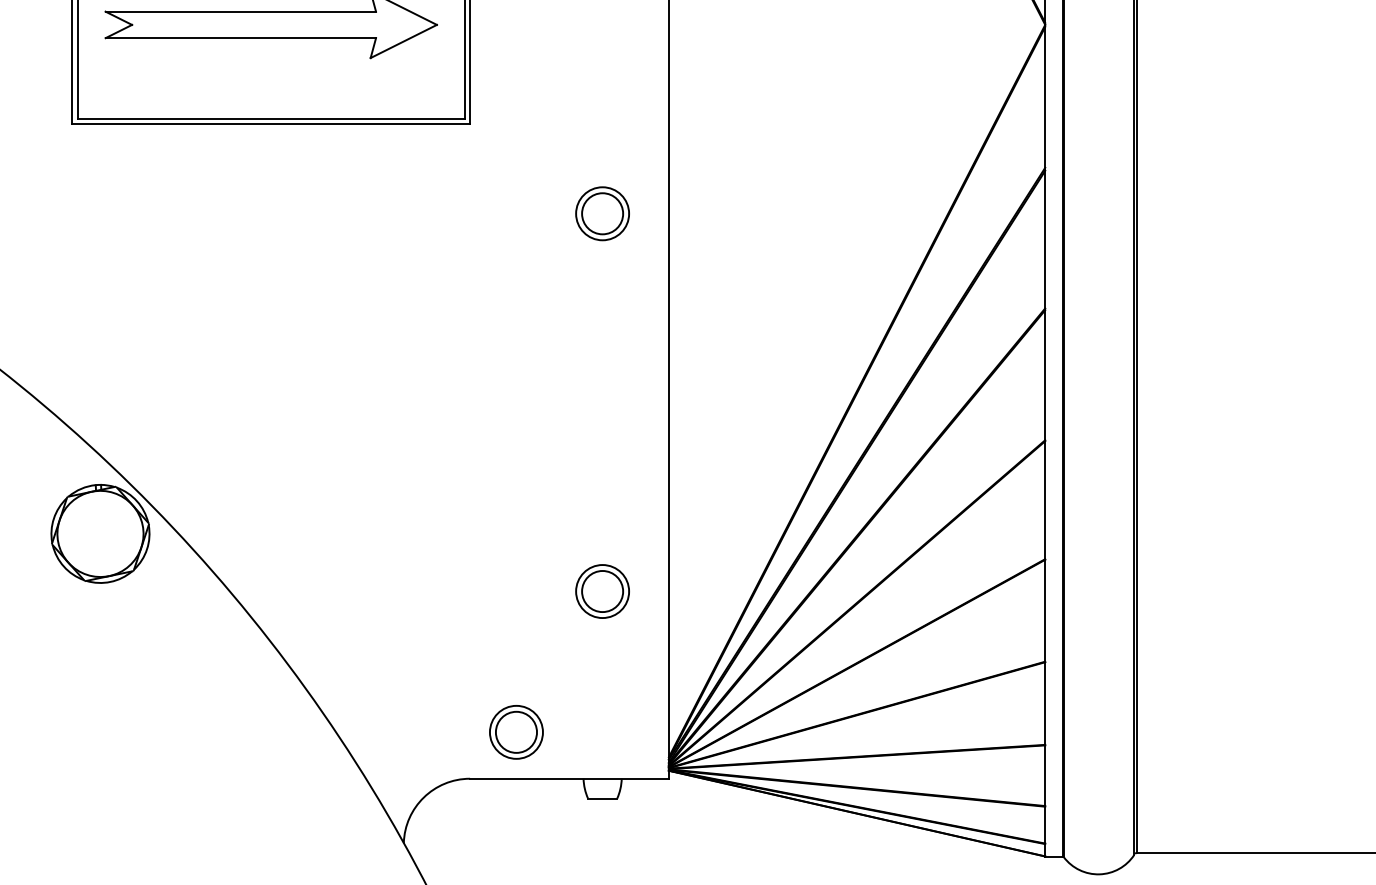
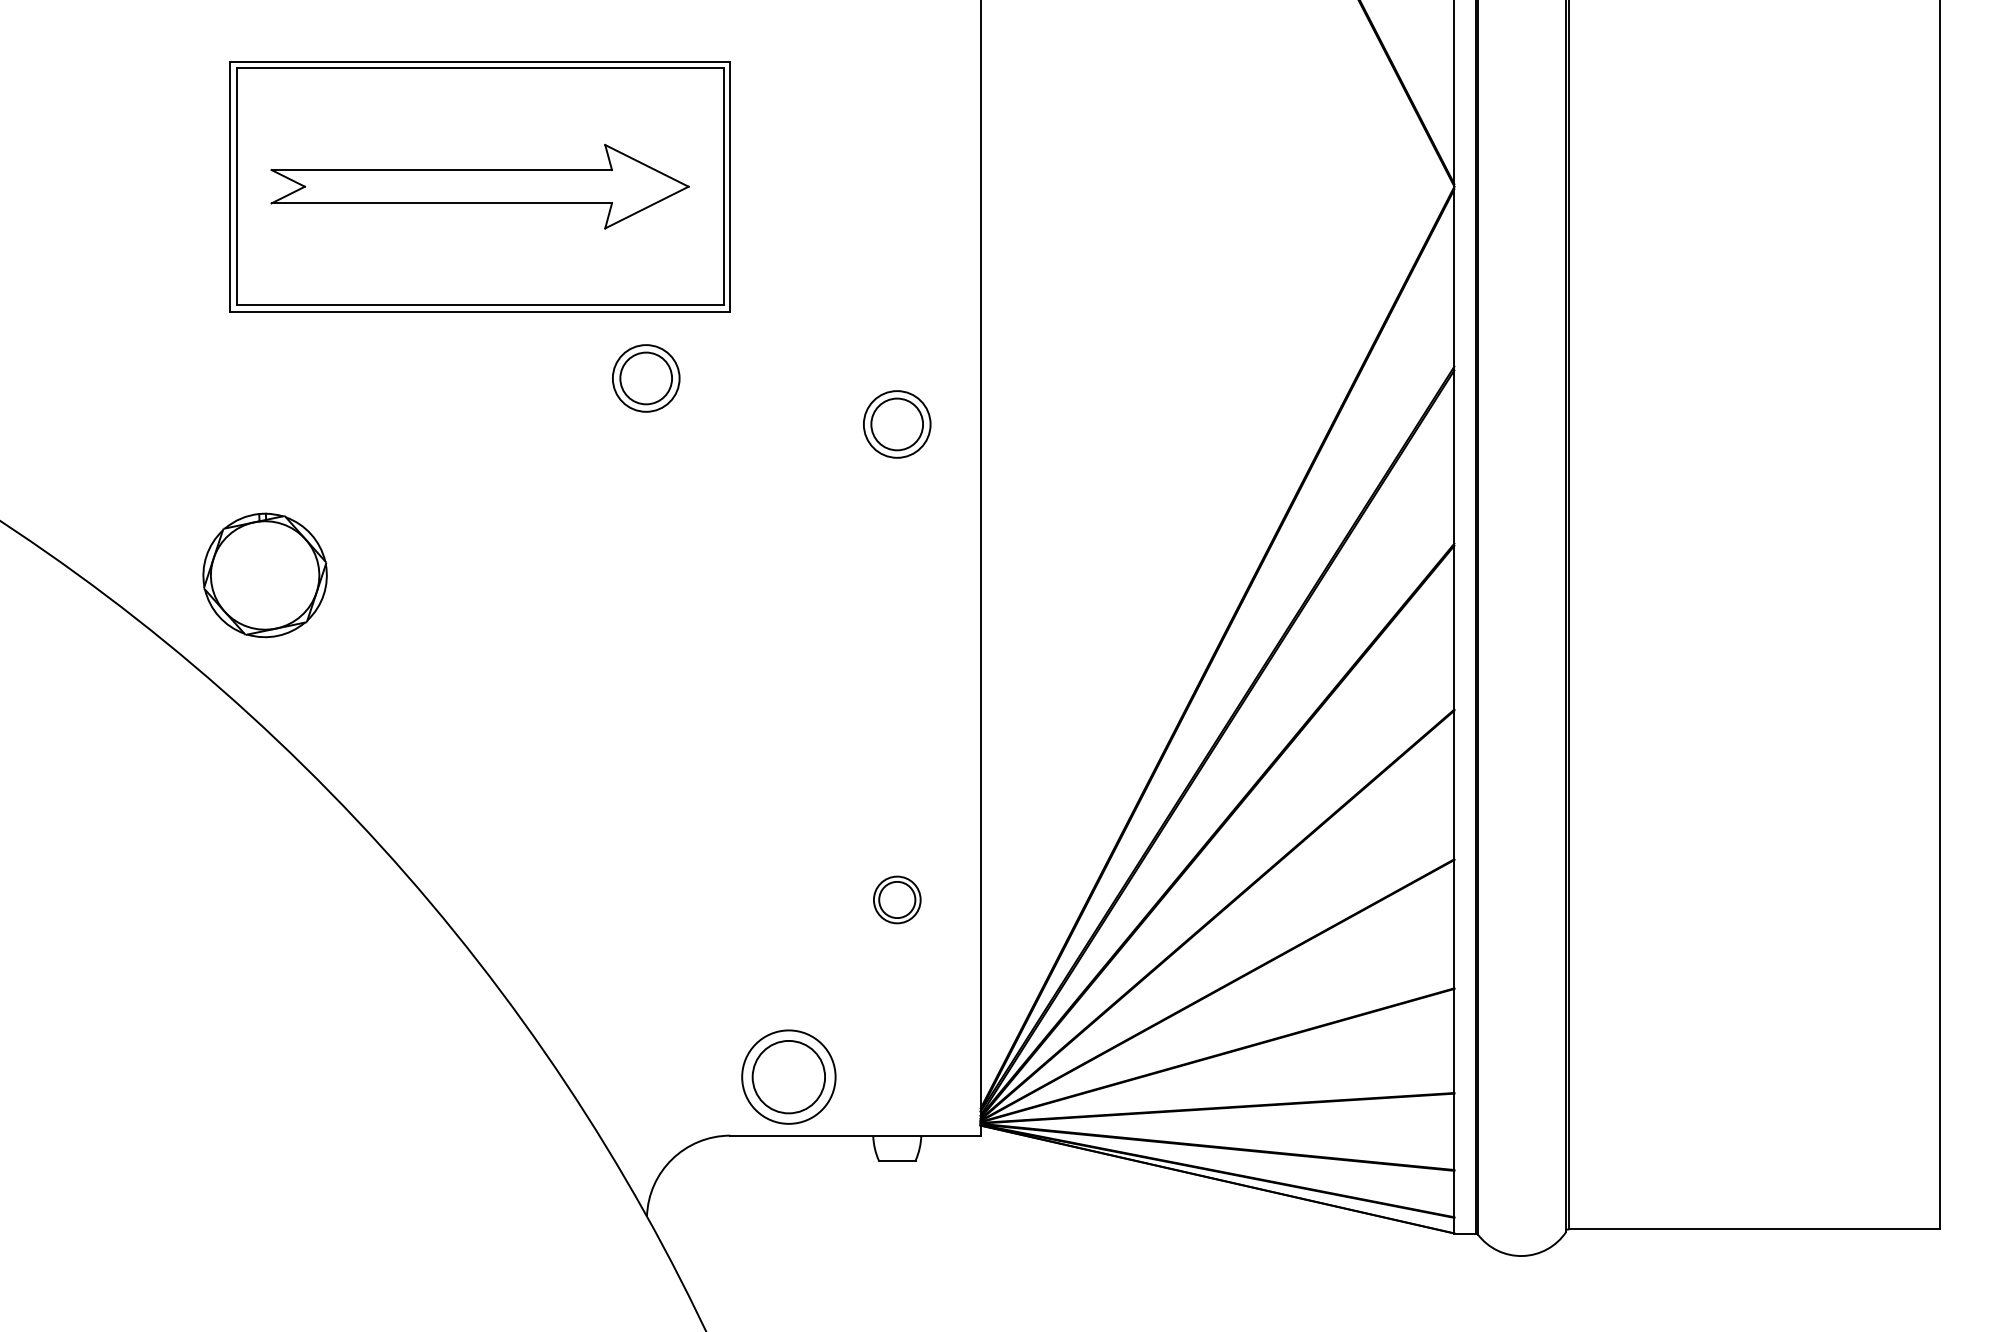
part: (403, 177) -> (646, 378), added
part: (99, 533) -> (264, 575), moved
part: (602, 591) -> (897, 899), size x0.7
part: (516, 732) -> (788, 1077), size x1.4

